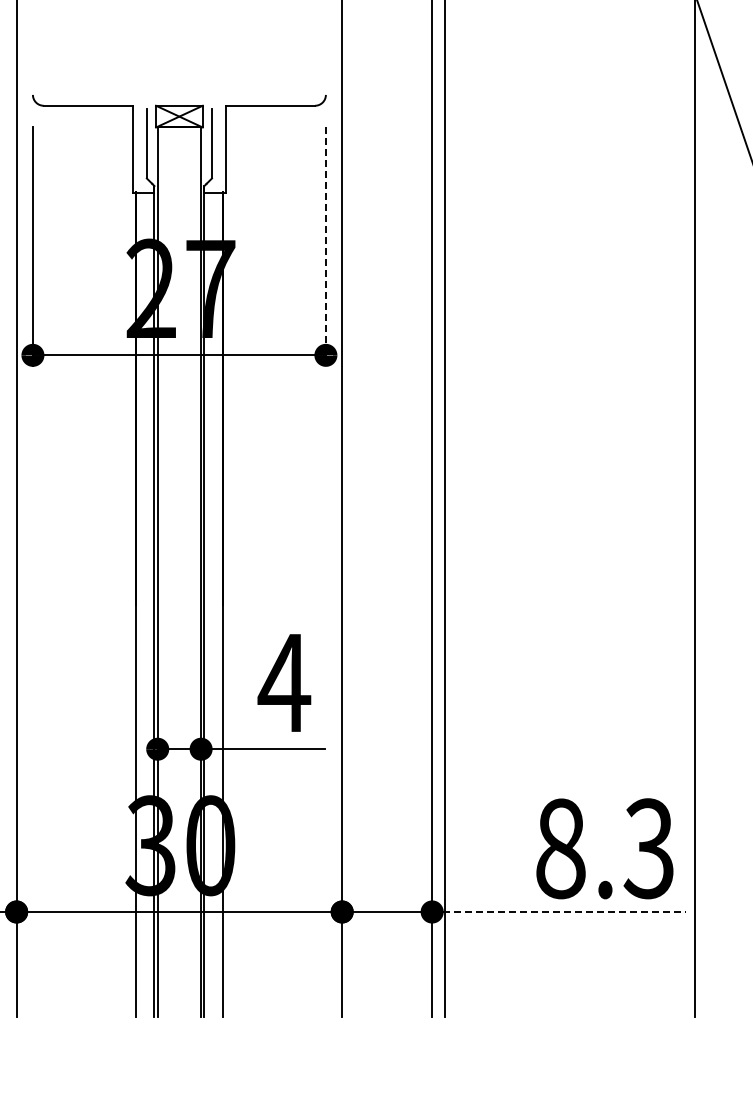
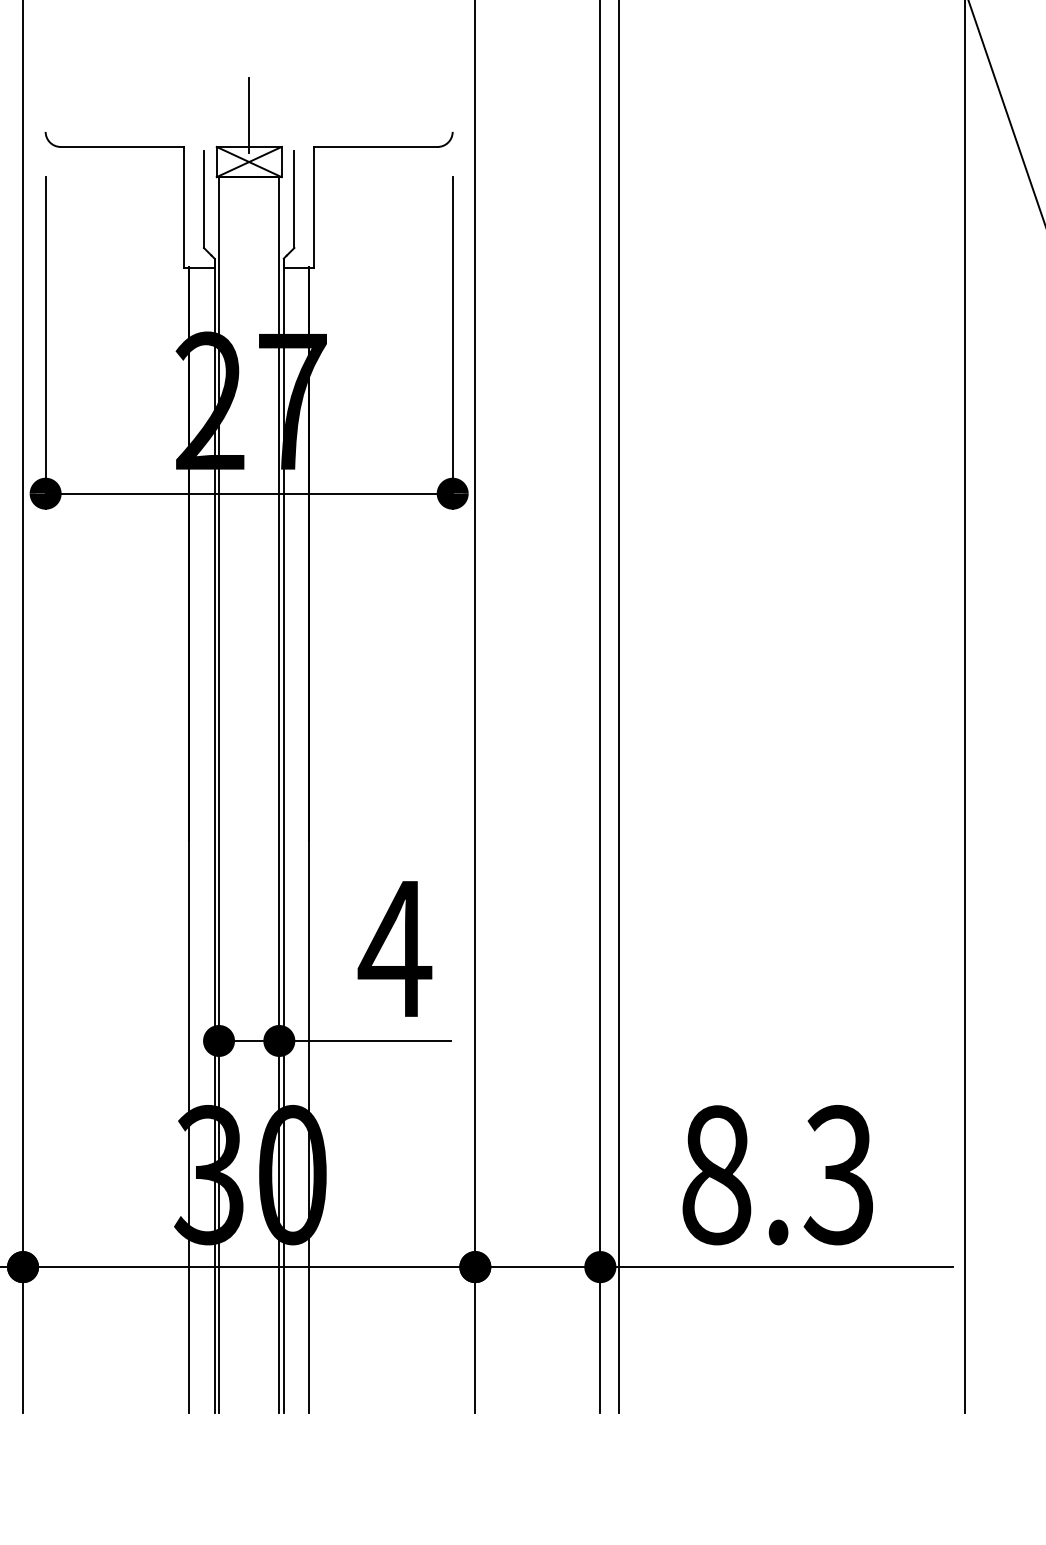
line: (179, 82) -> (249, 114), added
line: (325, 247) -> (452, 343), dashed -> solid
text: (604, 848) -> (777, 1174), moved
line: (559, 911) -> (777, 1266), dashed -> solid

